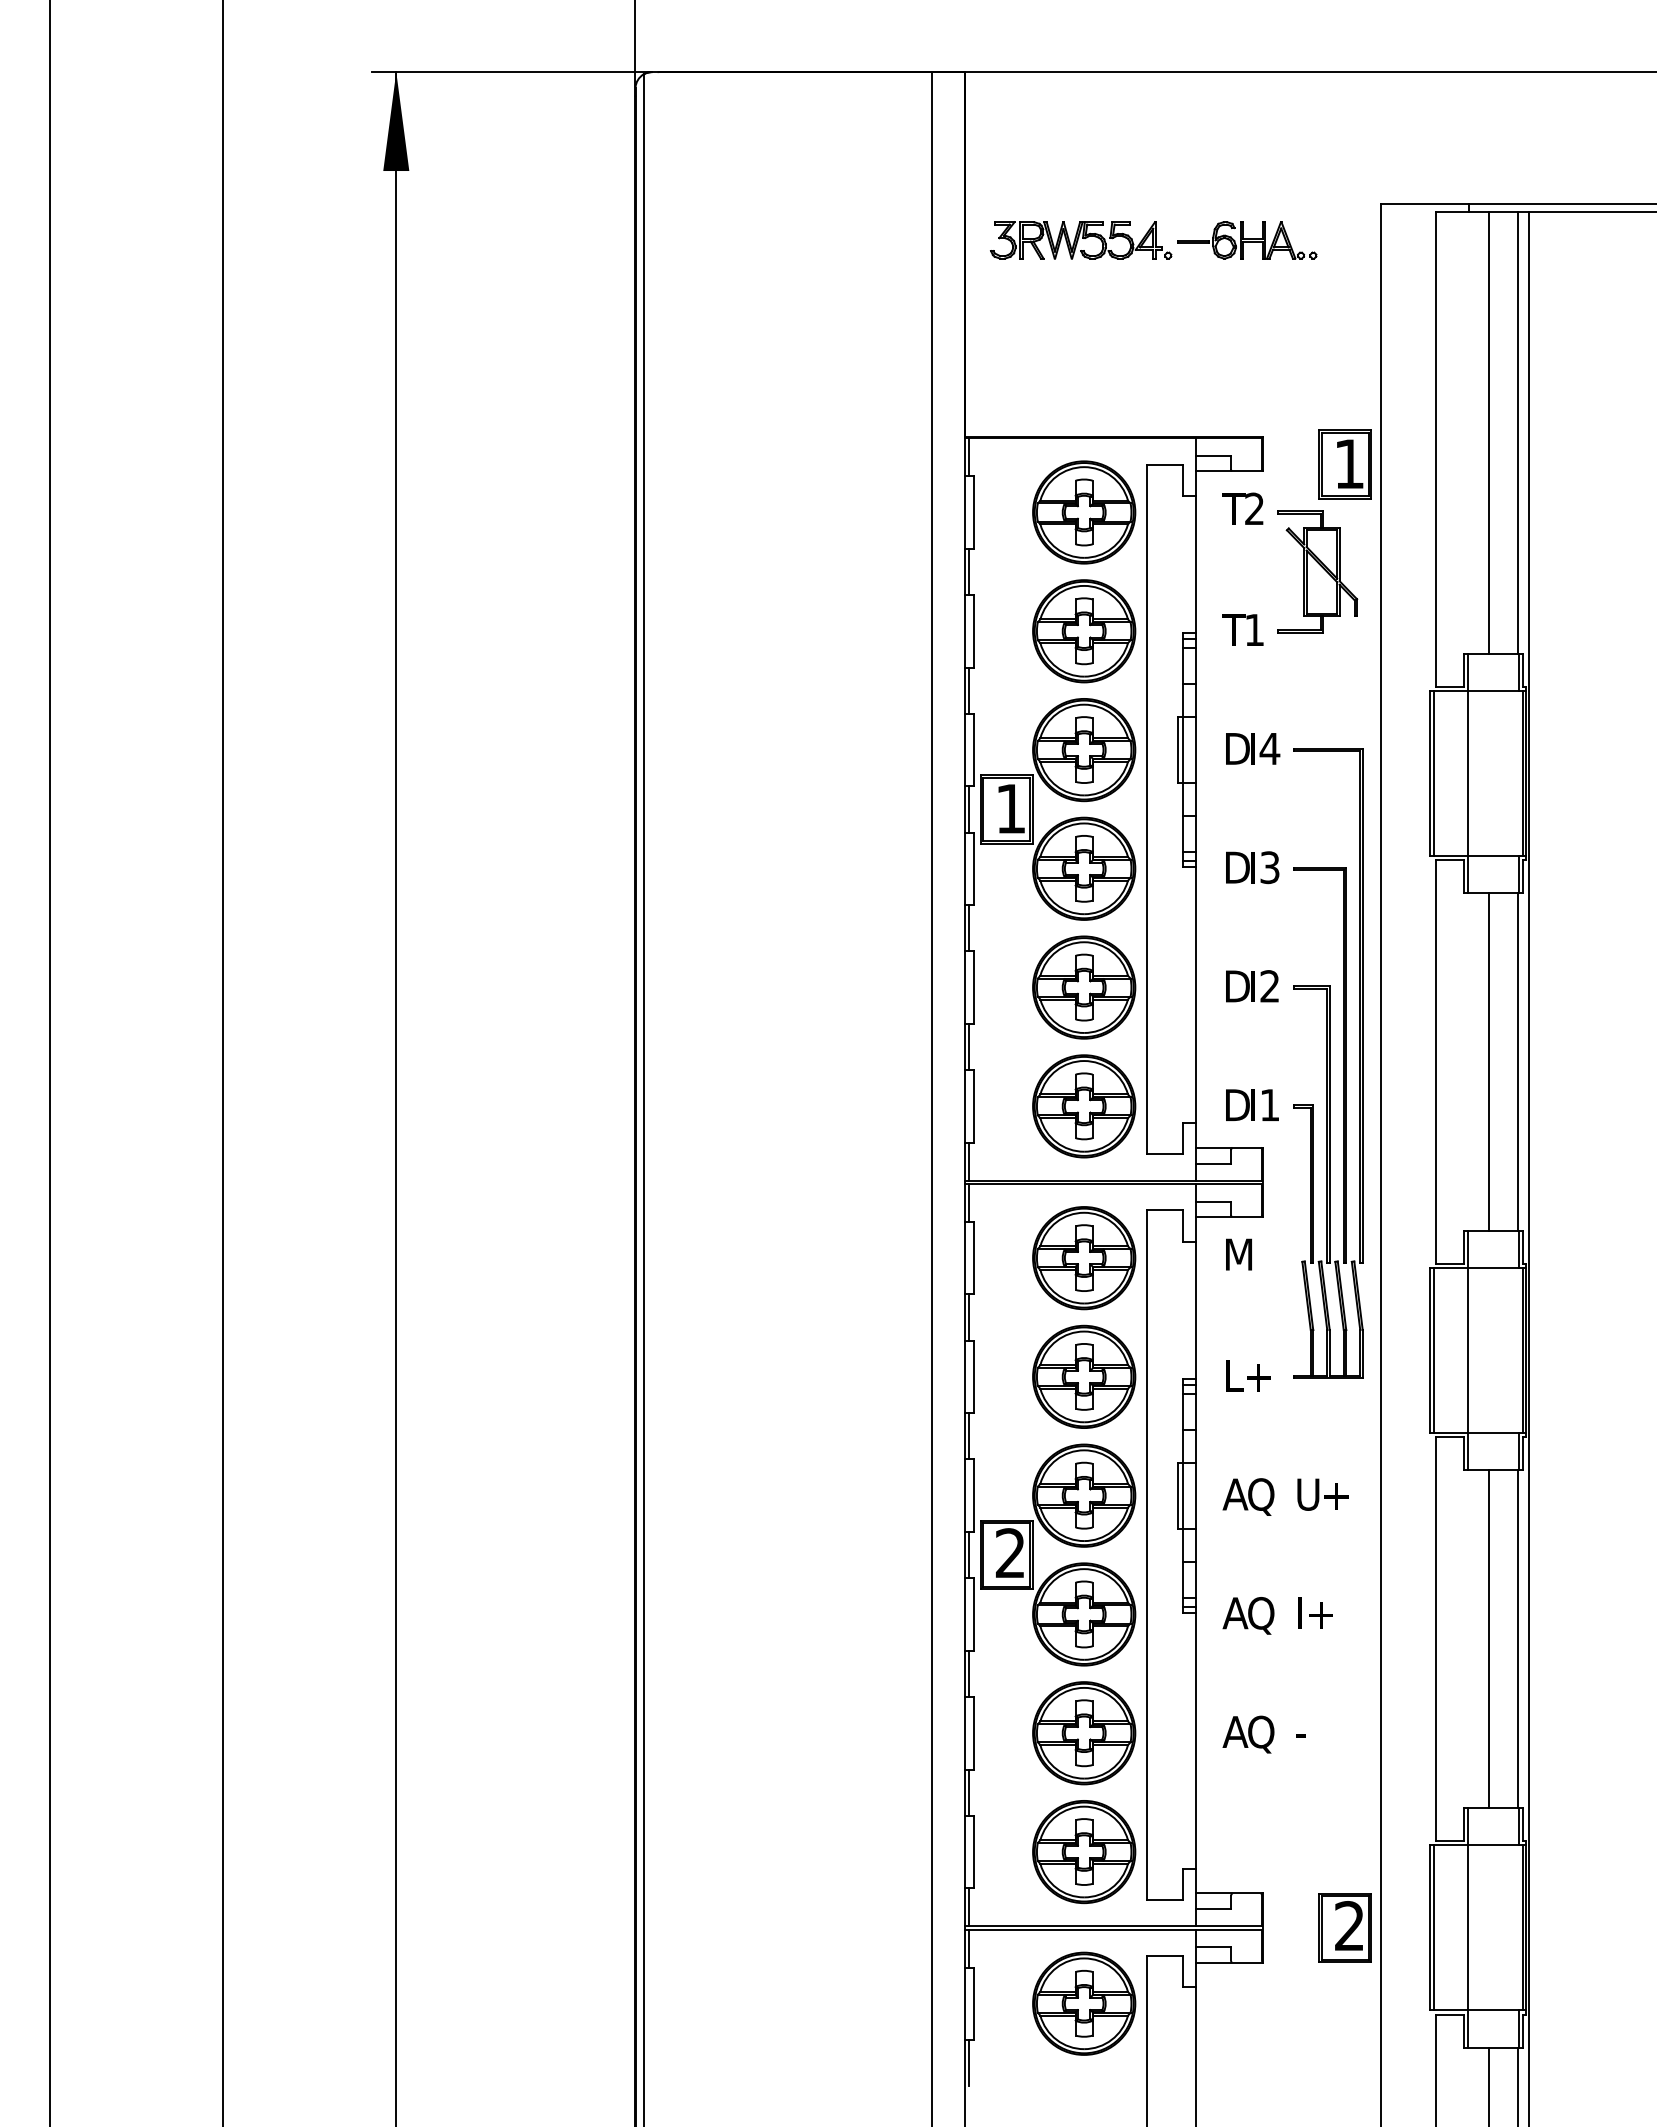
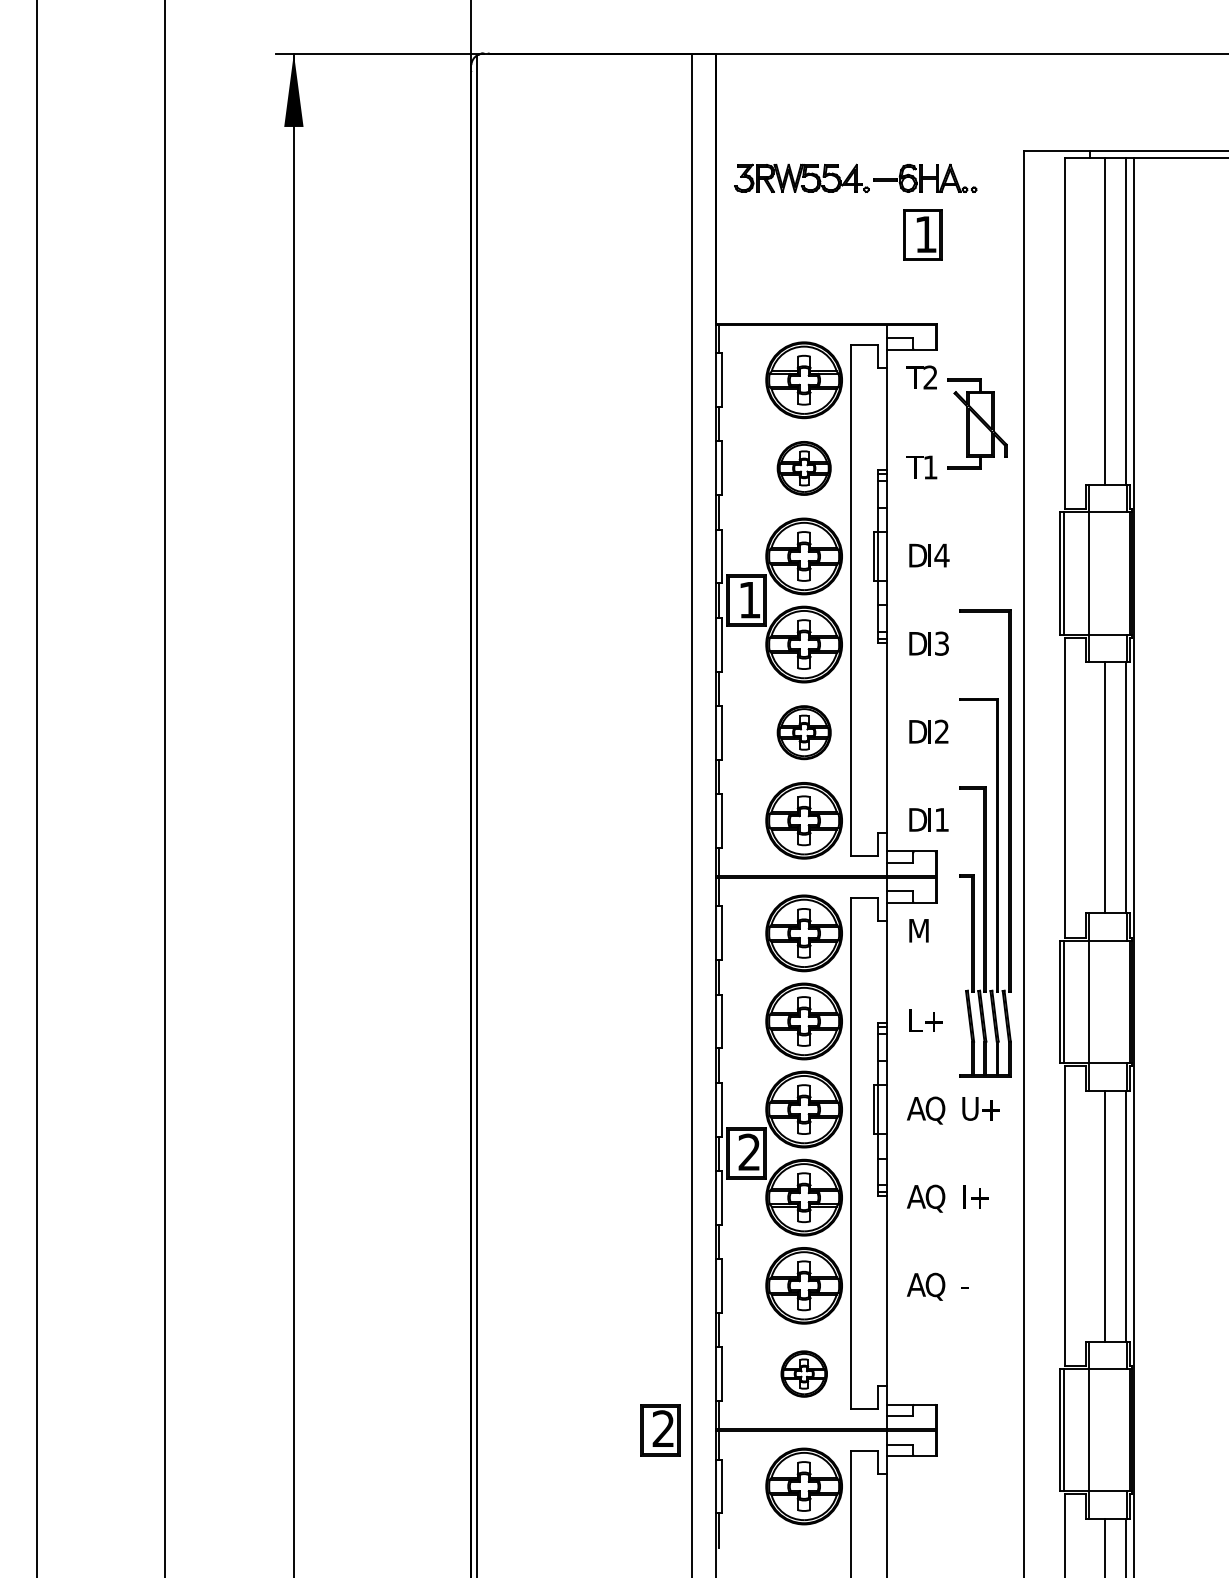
part: (1344, 464) -> (922, 234), moved
part: (1084, 631) -> (804, 468), size x0.7
part: (1084, 987) -> (804, 732), size x0.7
part: (1328, 1063) -> (985, 843), moved
part: (1084, 1852) -> (804, 1374), size x0.6
part: (1344, 1927) -> (659, 1429), moved

